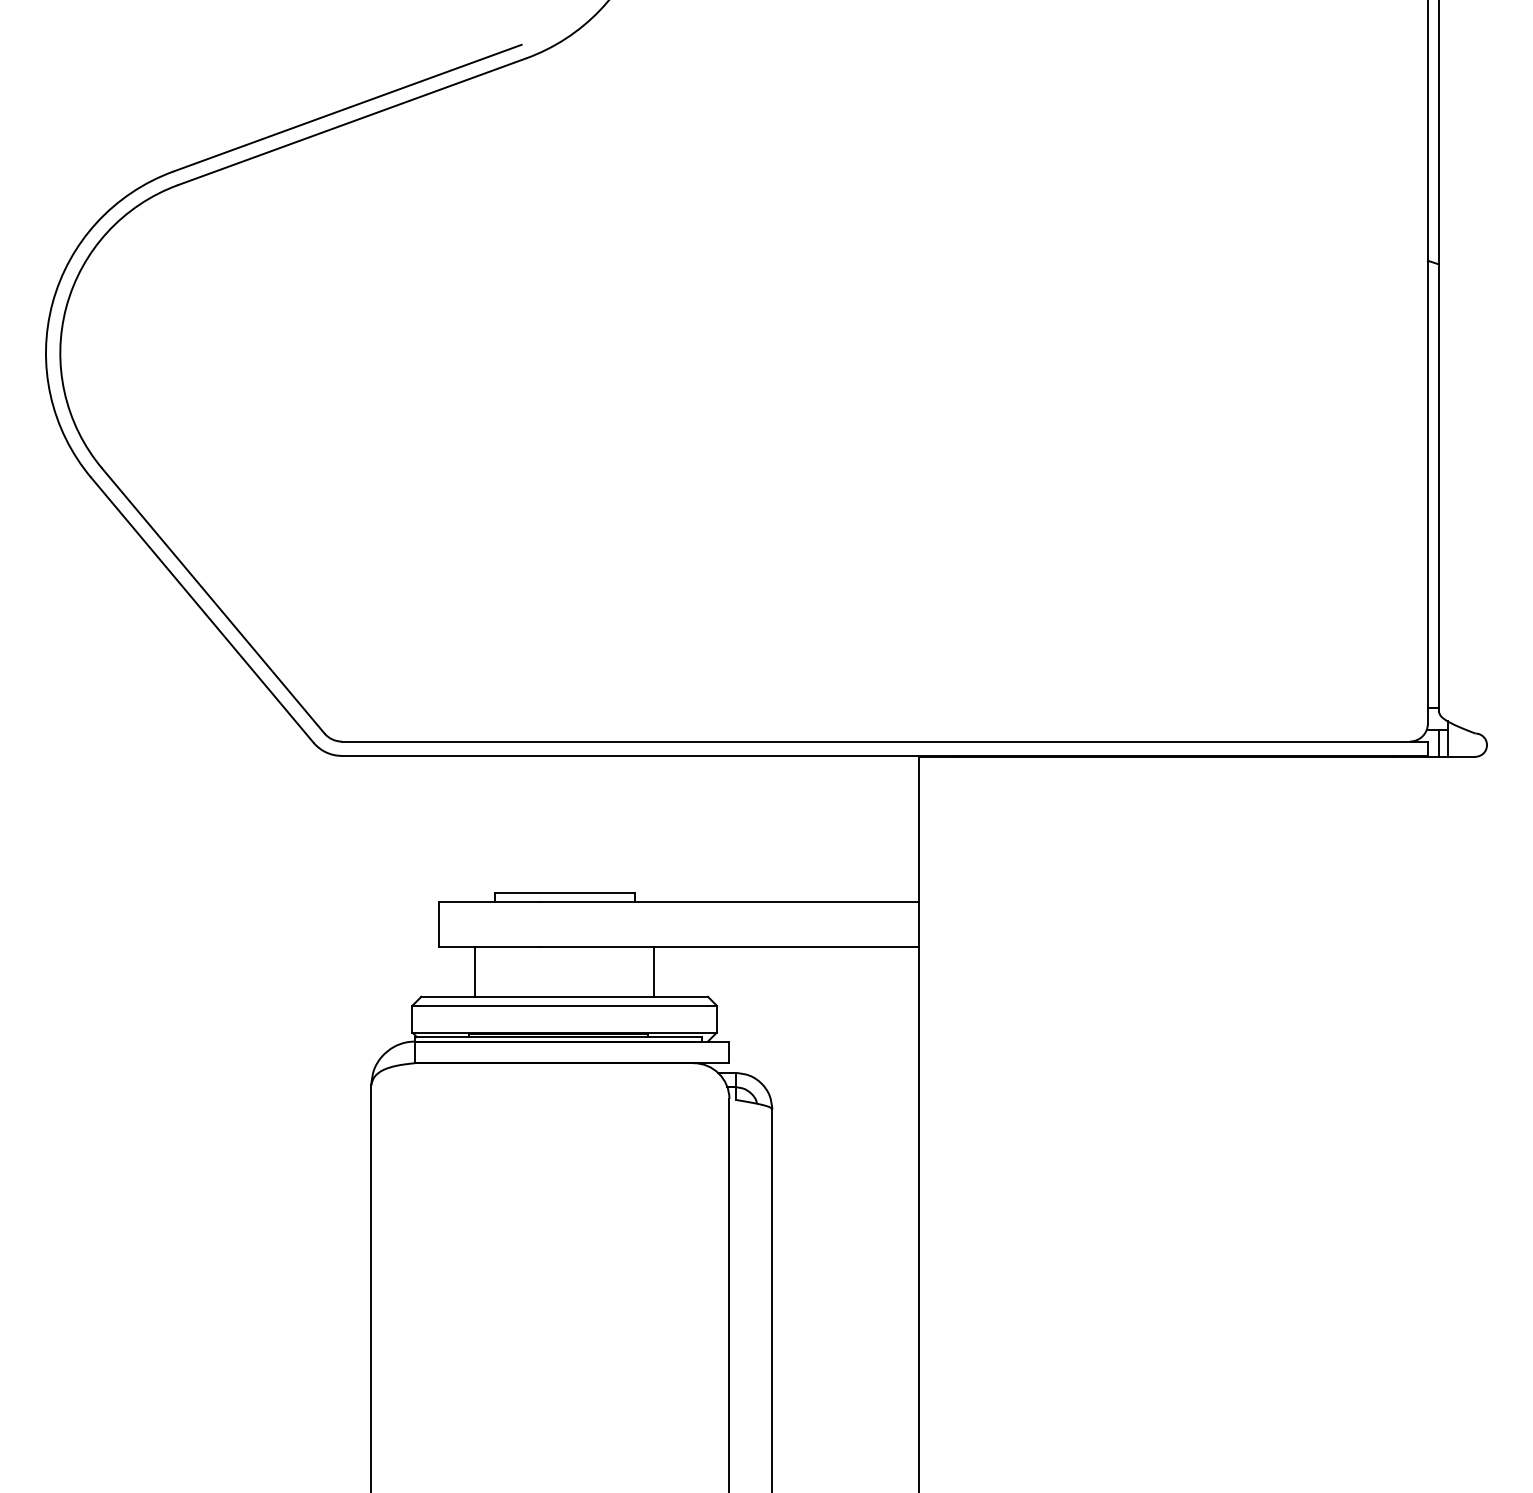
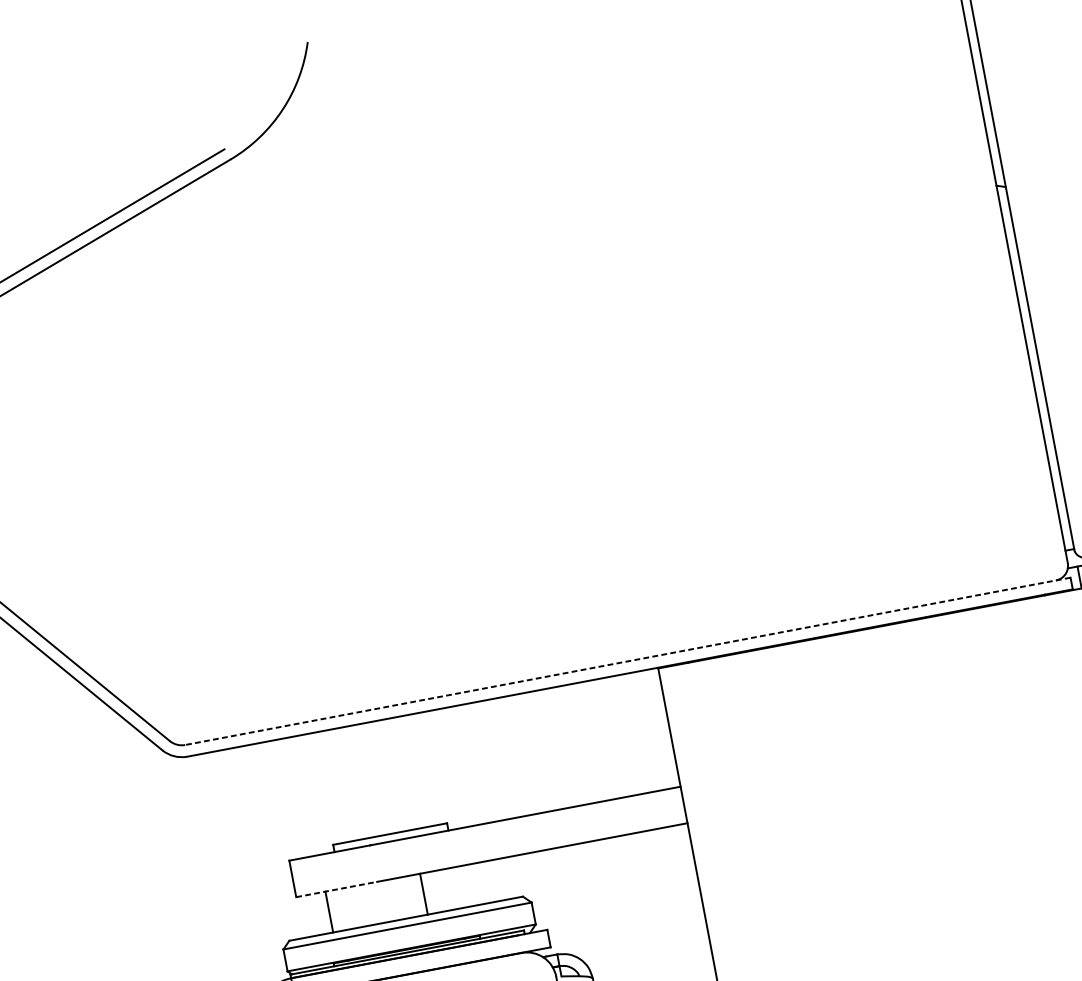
line: (884, 741) -> (627, 661), solid -> dashed
line: (488, 946) -> (336, 889), solid -> dashed
line: (654, 971) -> (424, 893), moved

